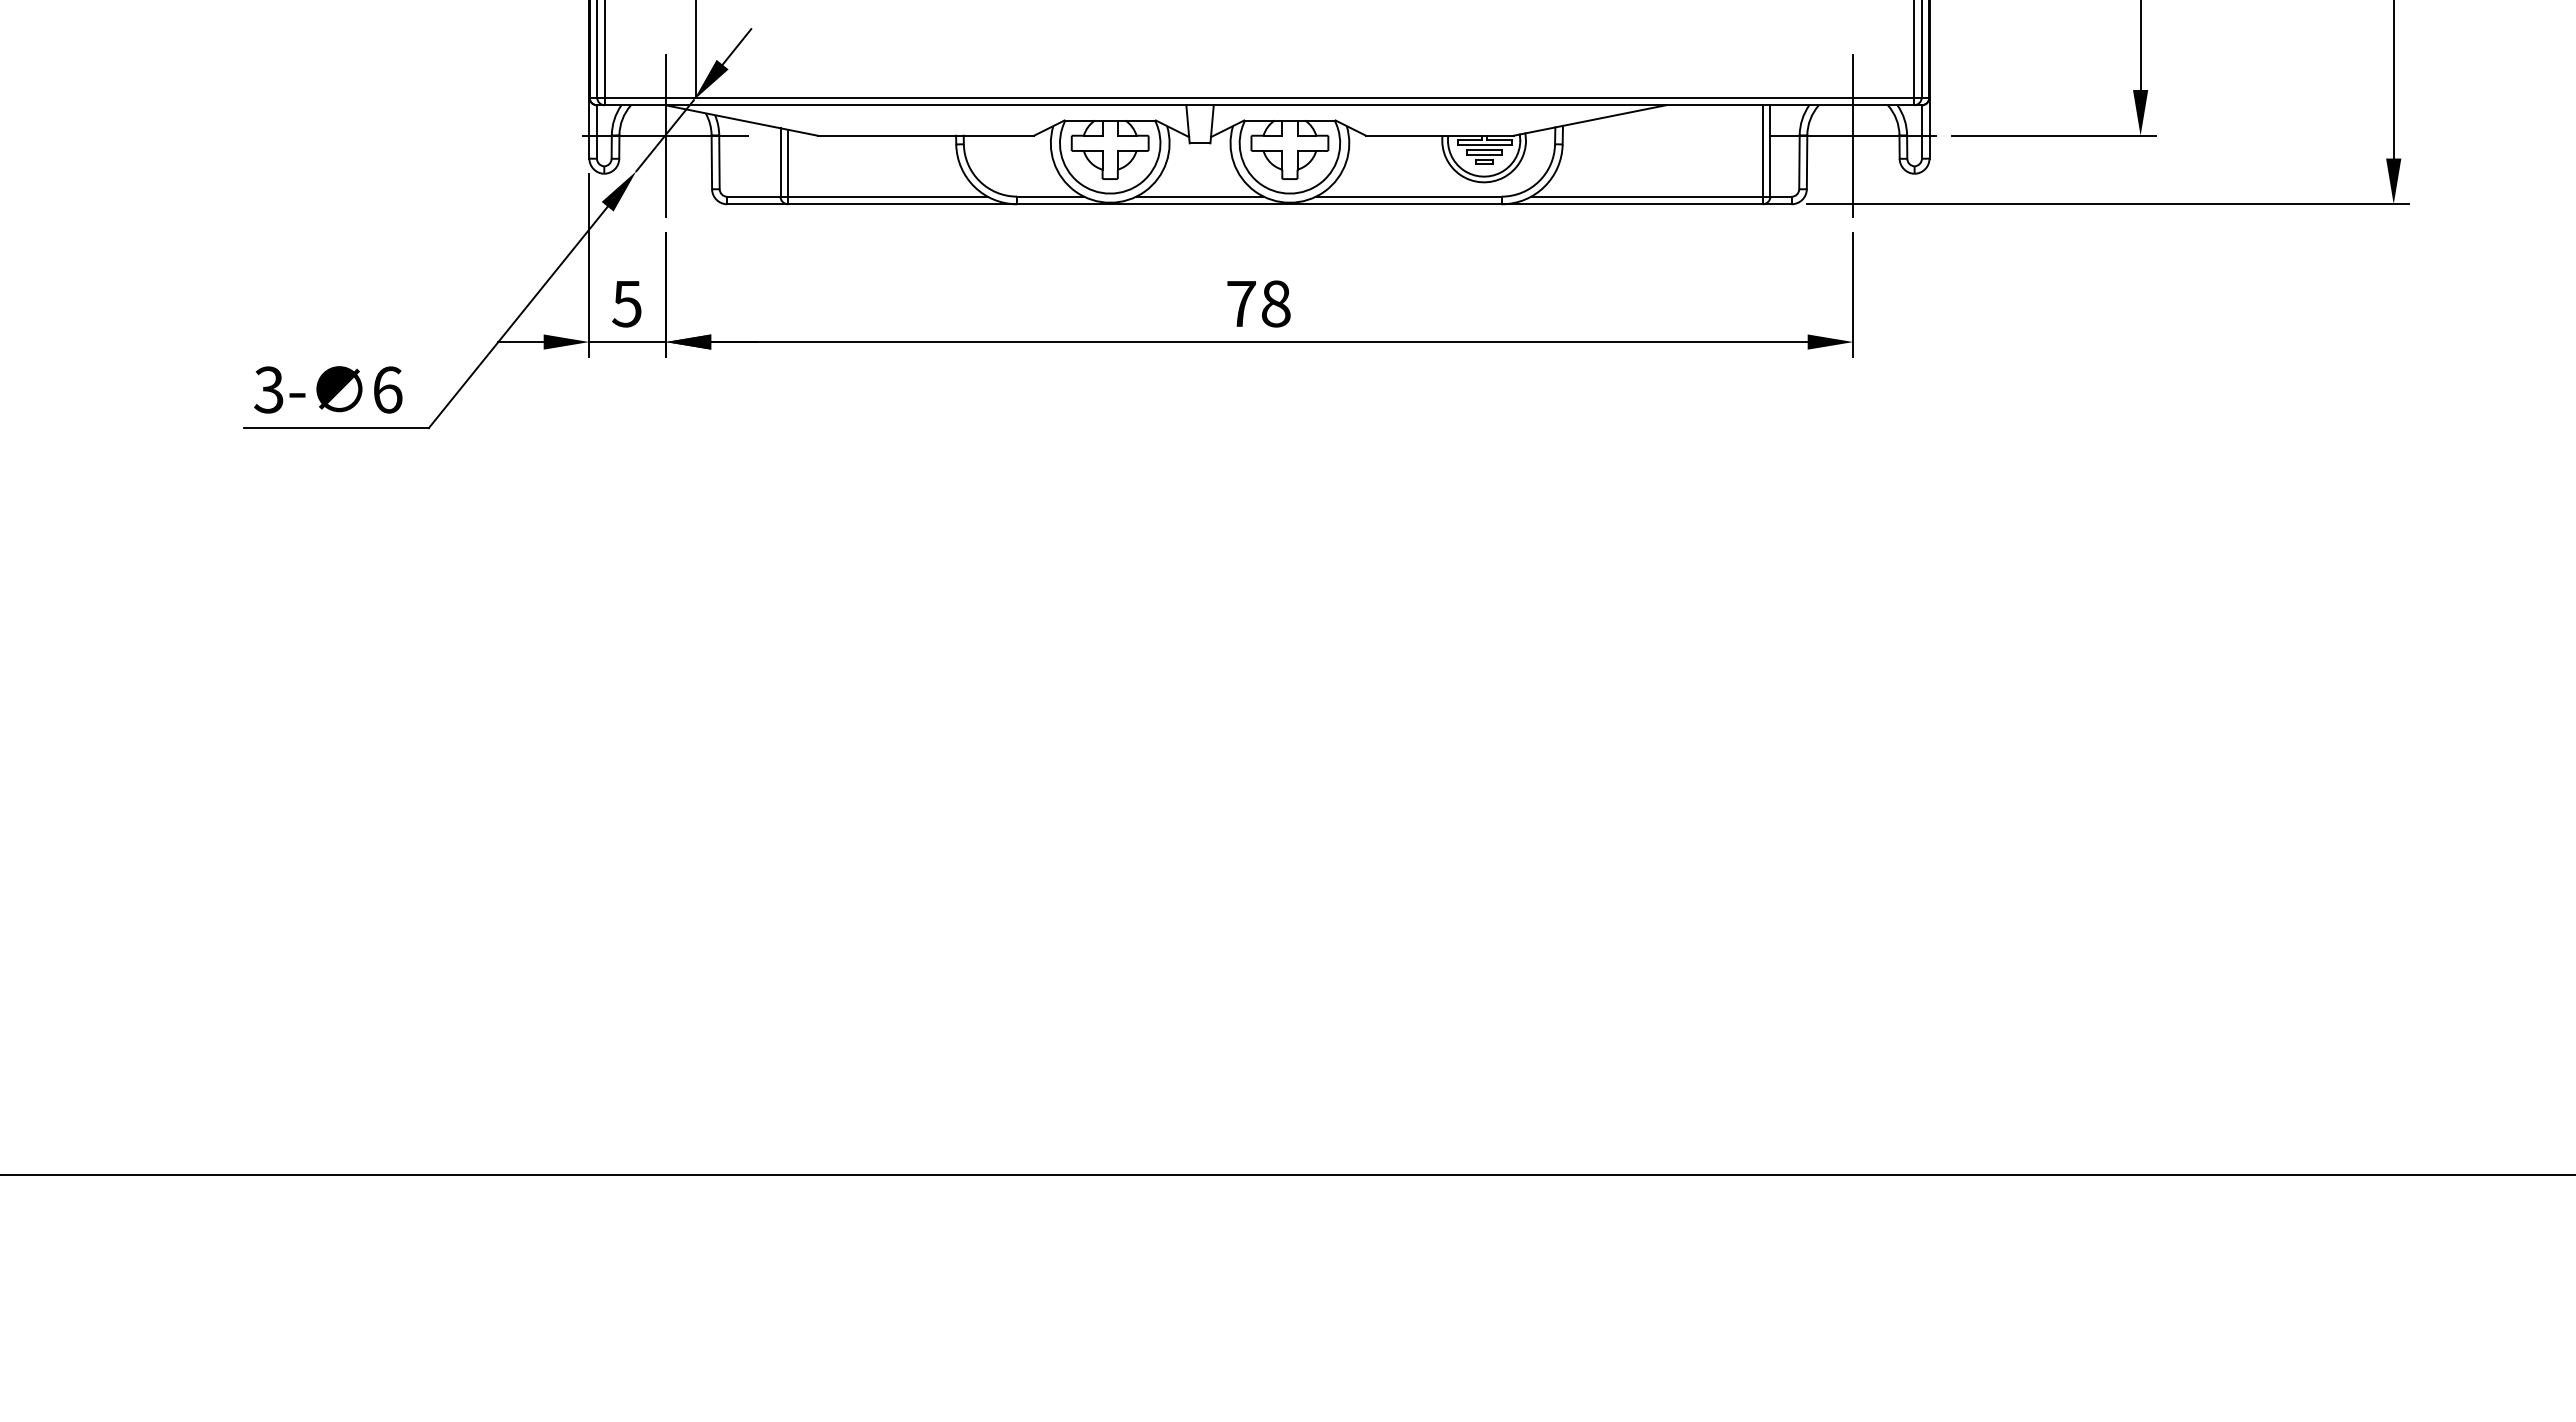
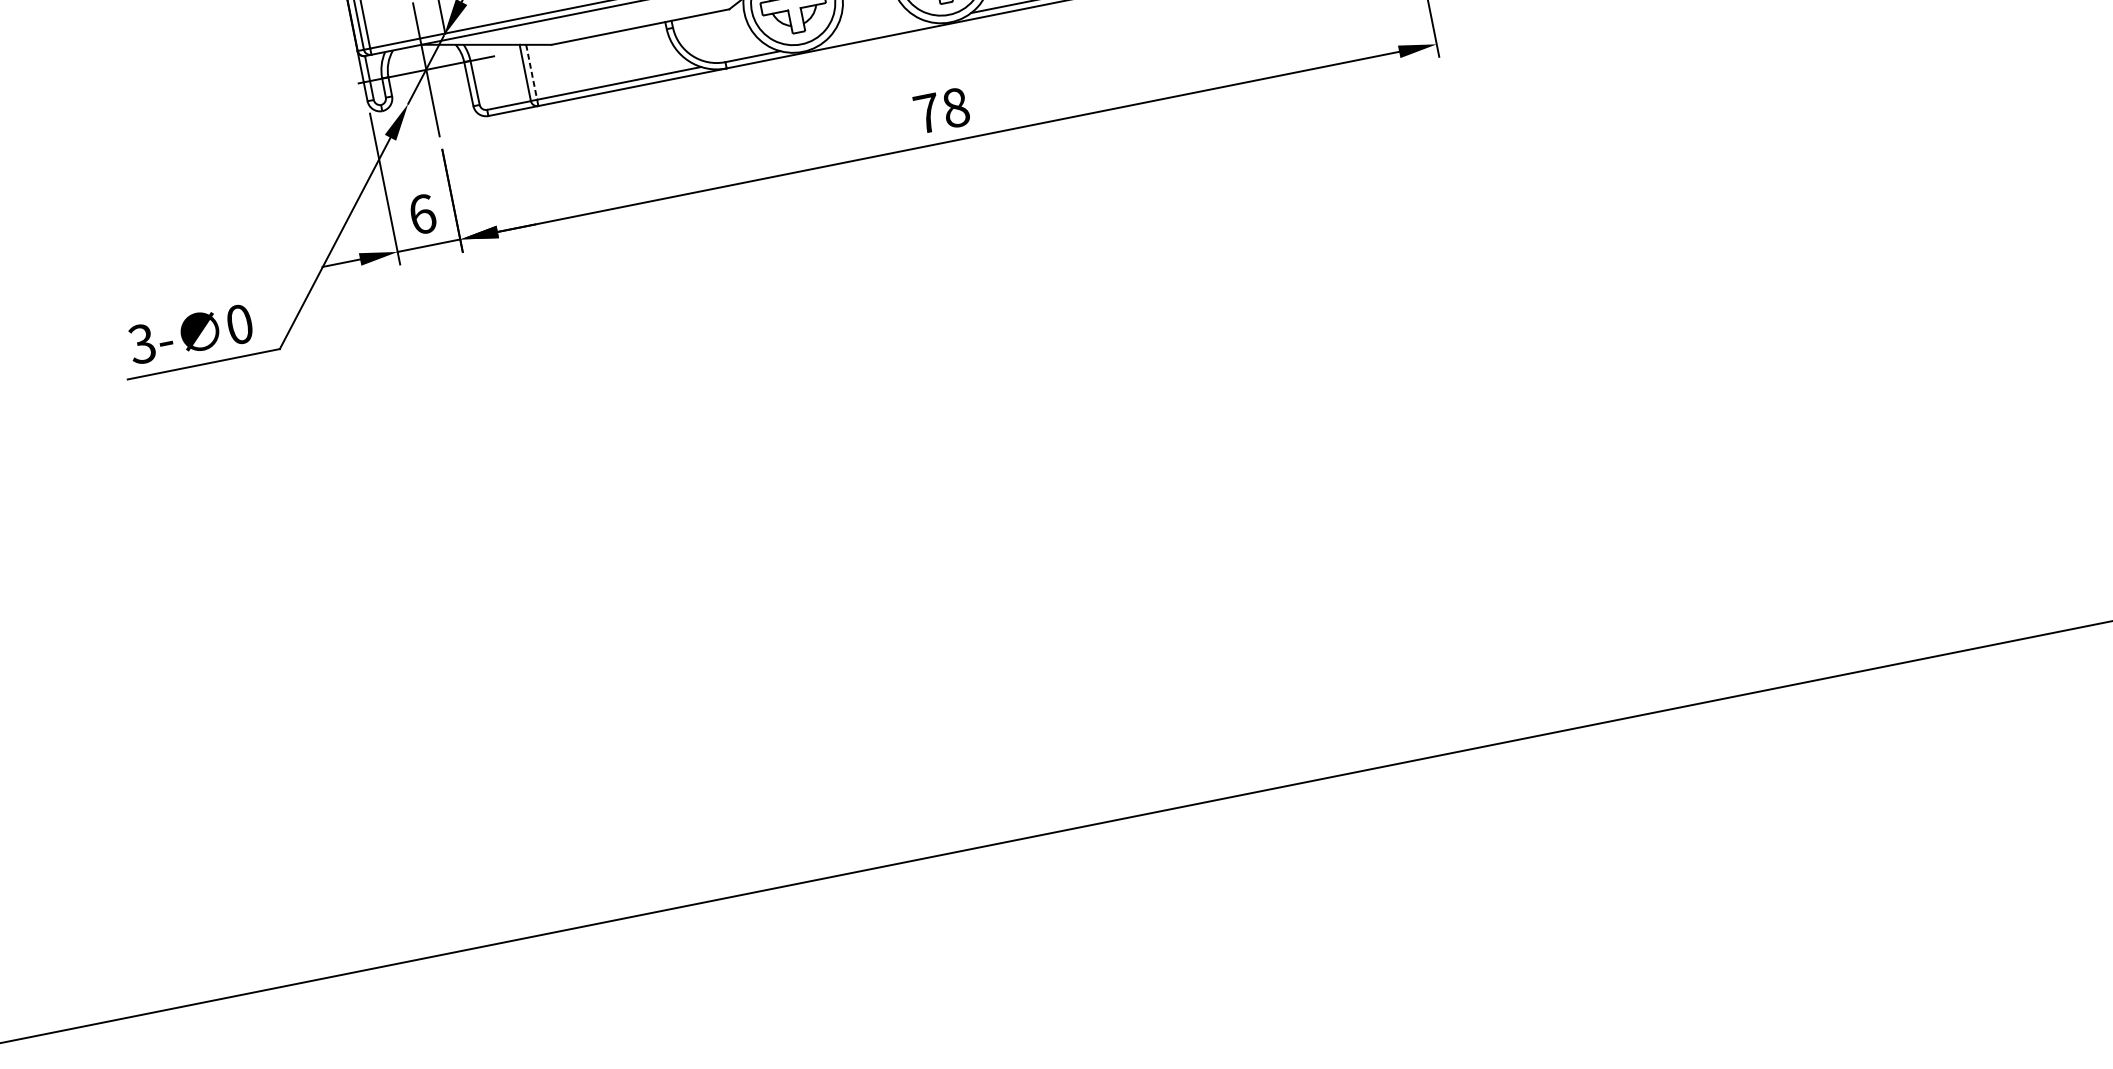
line: (788, 163) -> (532, 72), solid -> dashed
line: (1199, 196) -> (875, 32), removed
text: (626, 303) -> (421, 214), 5 -> 6
text: (387, 389) -> (239, 324), 6 -> 0

